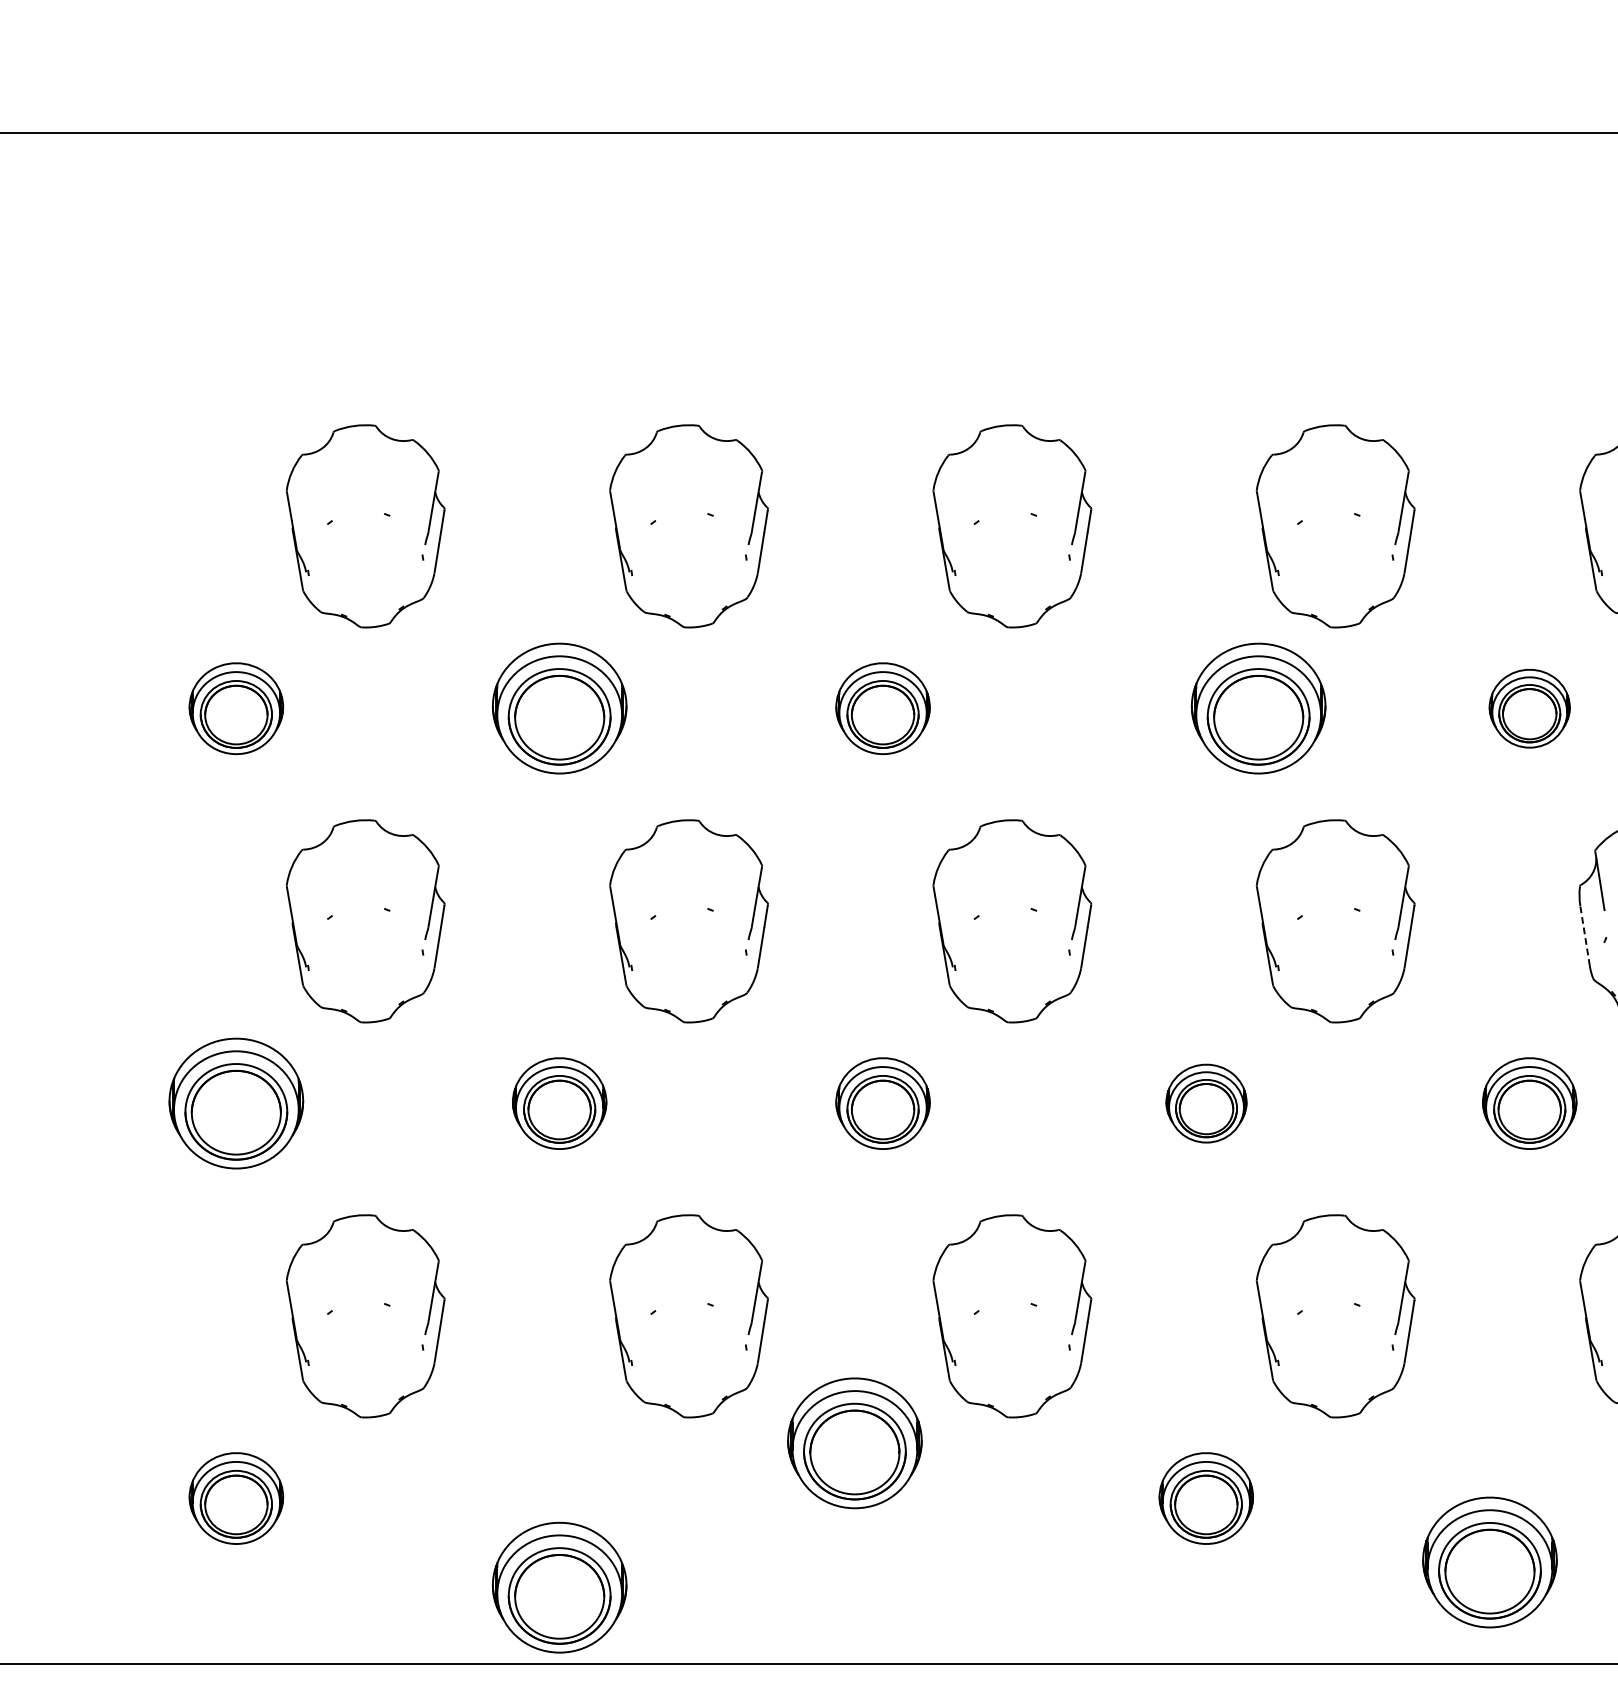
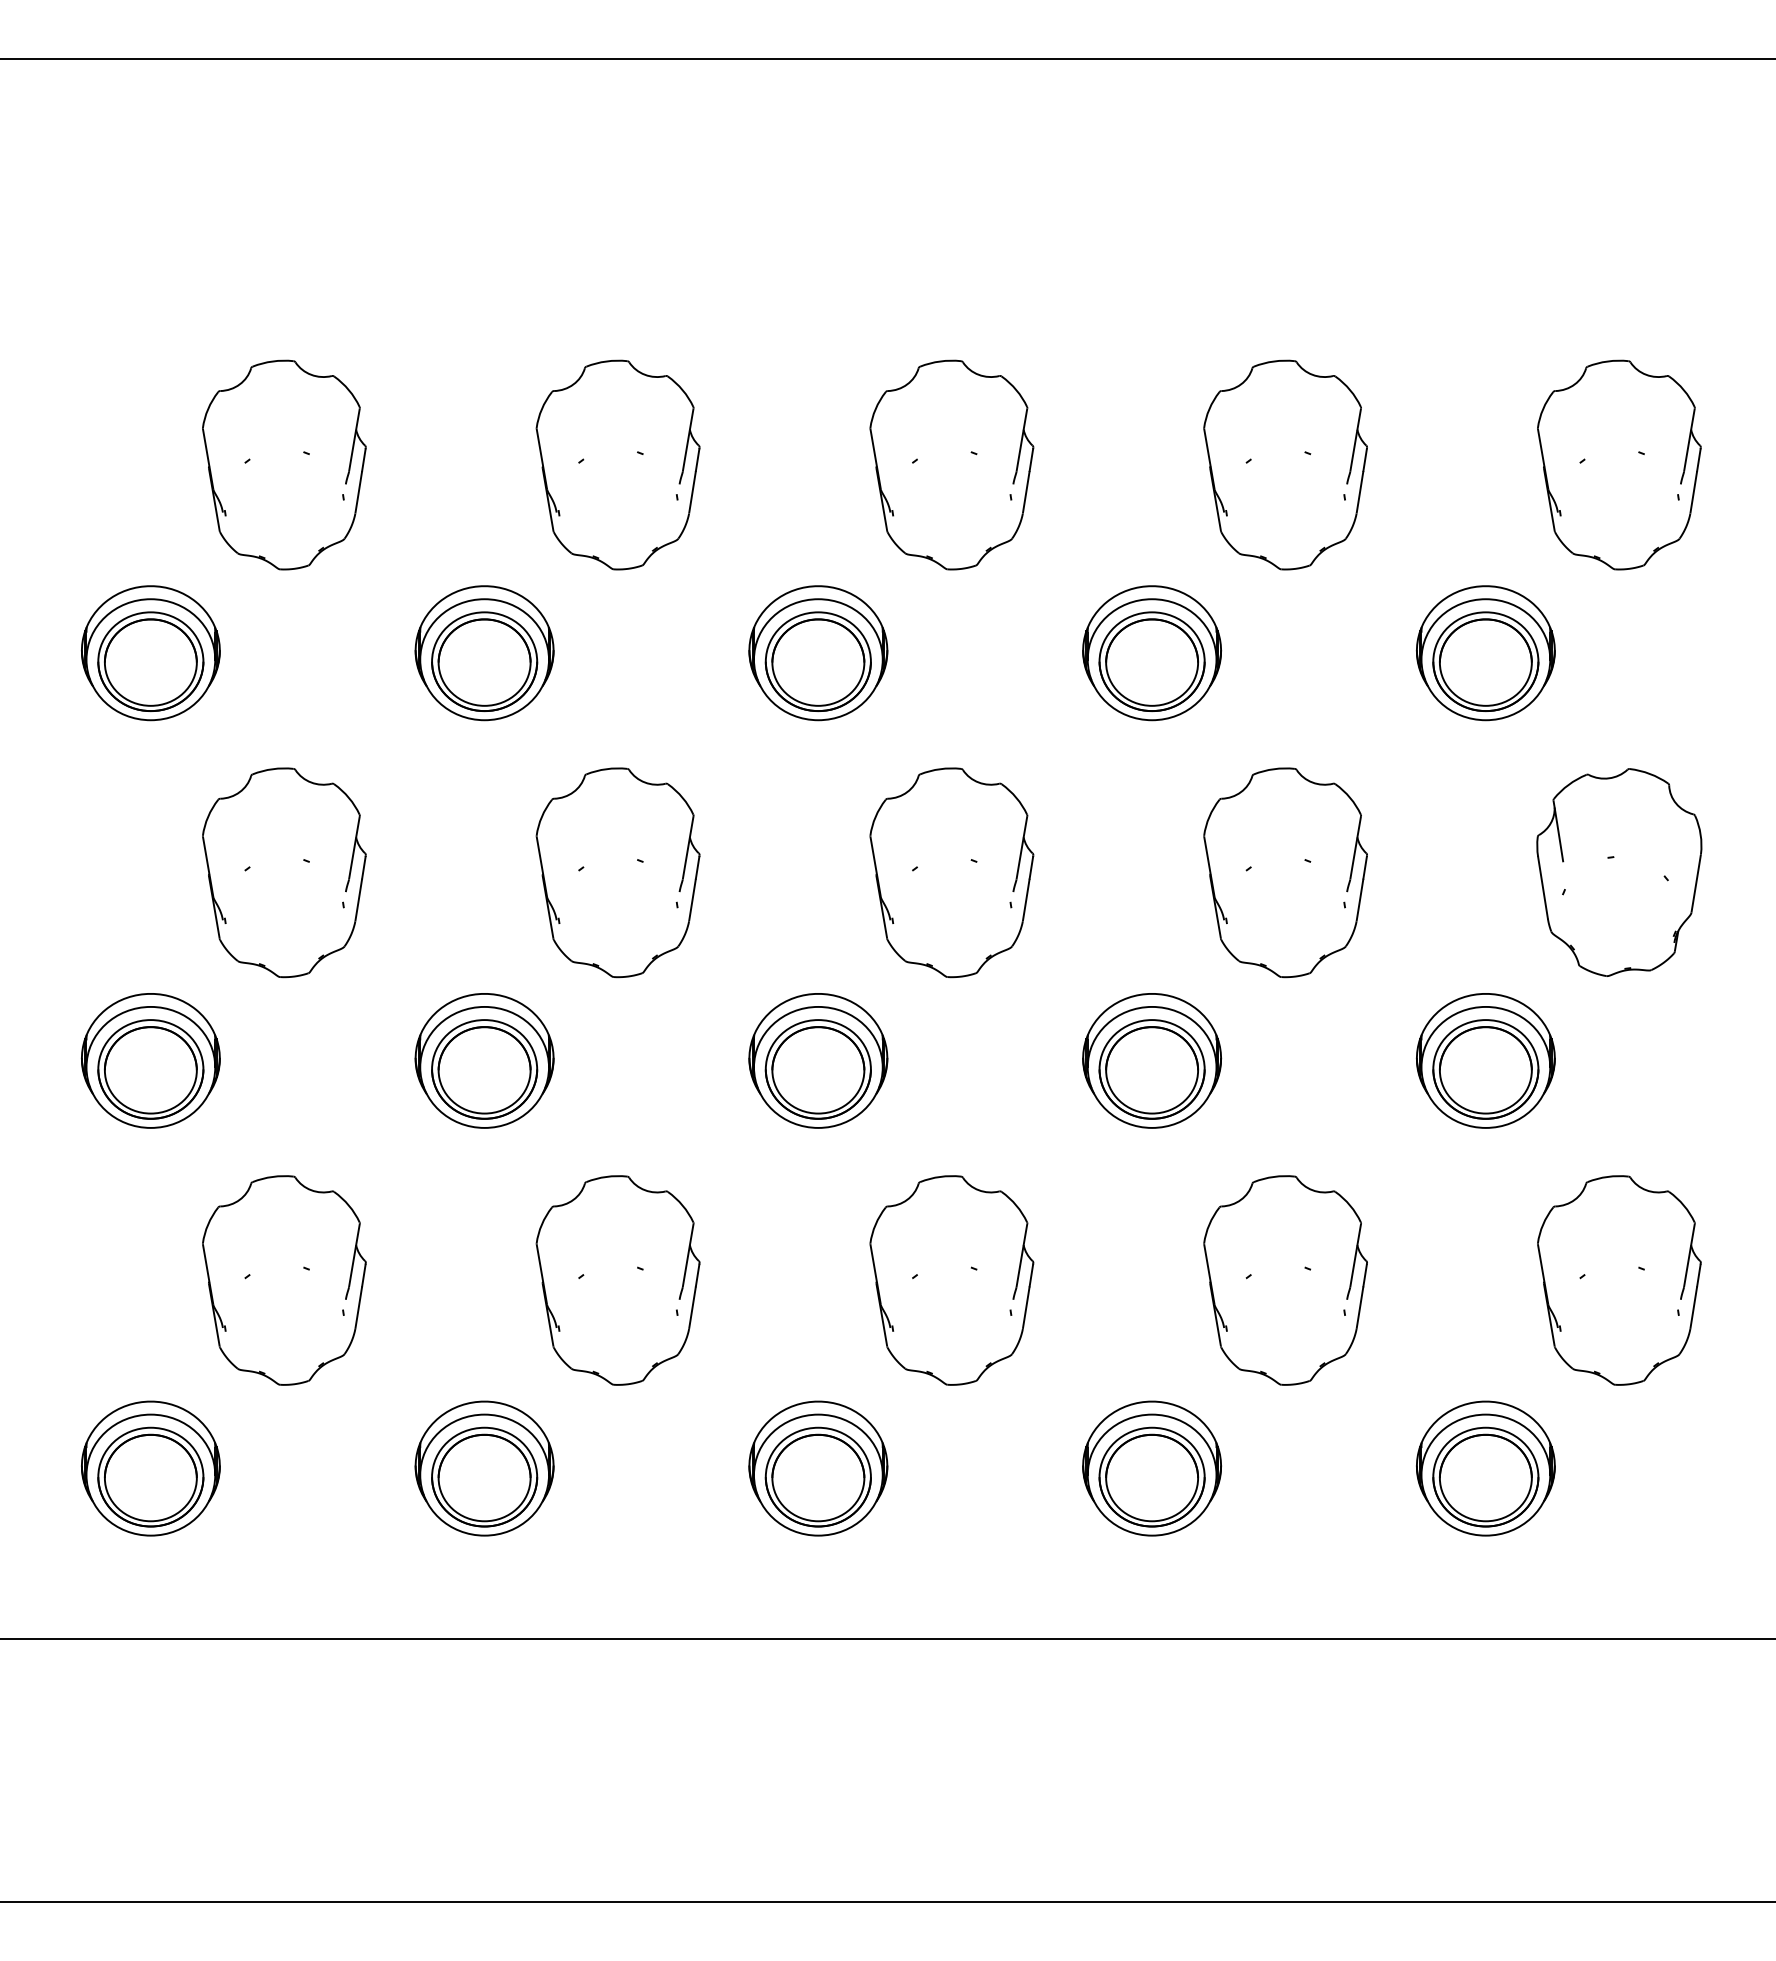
part: (235, 708) -> (150, 653), size x1.43
part: (883, 708) -> (818, 653), size x1.43
part: (1259, 708) -> (1152, 653), moved
part: (1529, 708) -> (1485, 653), size x1.67
line: (1584, 935) -> (1542, 887), dashed -> solid
part: (559, 1103) -> (484, 1060), size x1.43
part: (883, 1103) -> (818, 1060), size x1.43
part: (1206, 1103) -> (1152, 1060), size x1.67
part: (1529, 1103) -> (1485, 1060), size x1.43
part: (855, 1443) -> (818, 1468), moved
part: (235, 1498) -> (150, 1468), size x1.43
part: (1205, 1498) -> (1151, 1468), size x1.43
part: (1489, 1562) -> (1485, 1468), moved
part: (559, 1587) -> (484, 1468), moved

